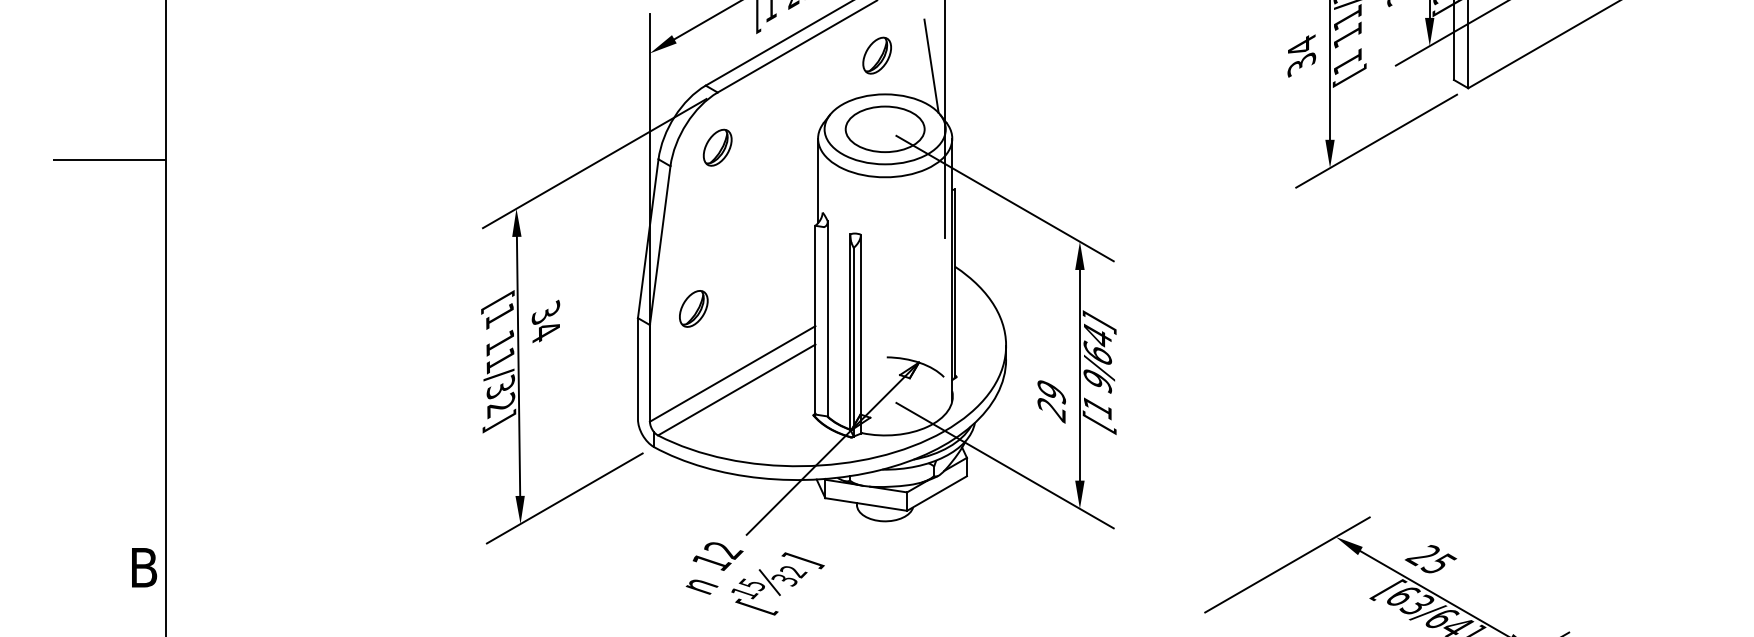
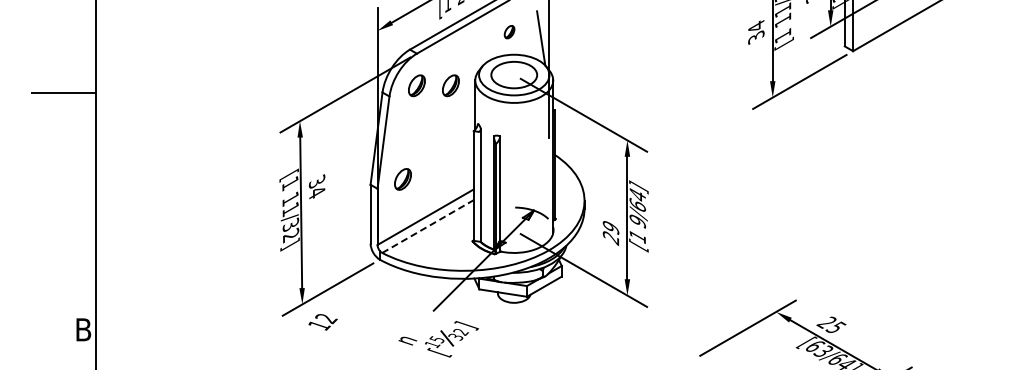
part: (877, 54) -> (509, 31), size x0.6
part: (775, 147) -> (450, 85), added
line: (737, 389) -> (428, 226), solid -> dashed
text: (716, 556) -> (322, 322), moved

